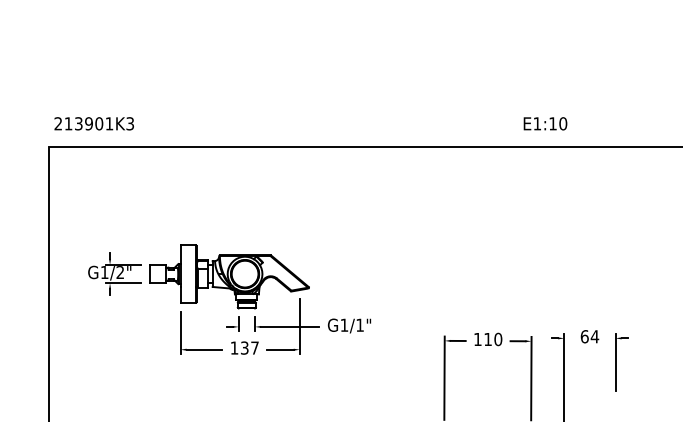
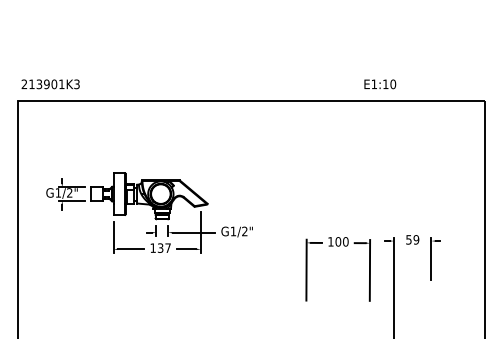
text: (359, 325) -> (244, 231), G1/1" -> G1/2"
text: (589, 336) -> (412, 239), 64 -> 59
text: (488, 338) -> (338, 241), 110 -> 100

